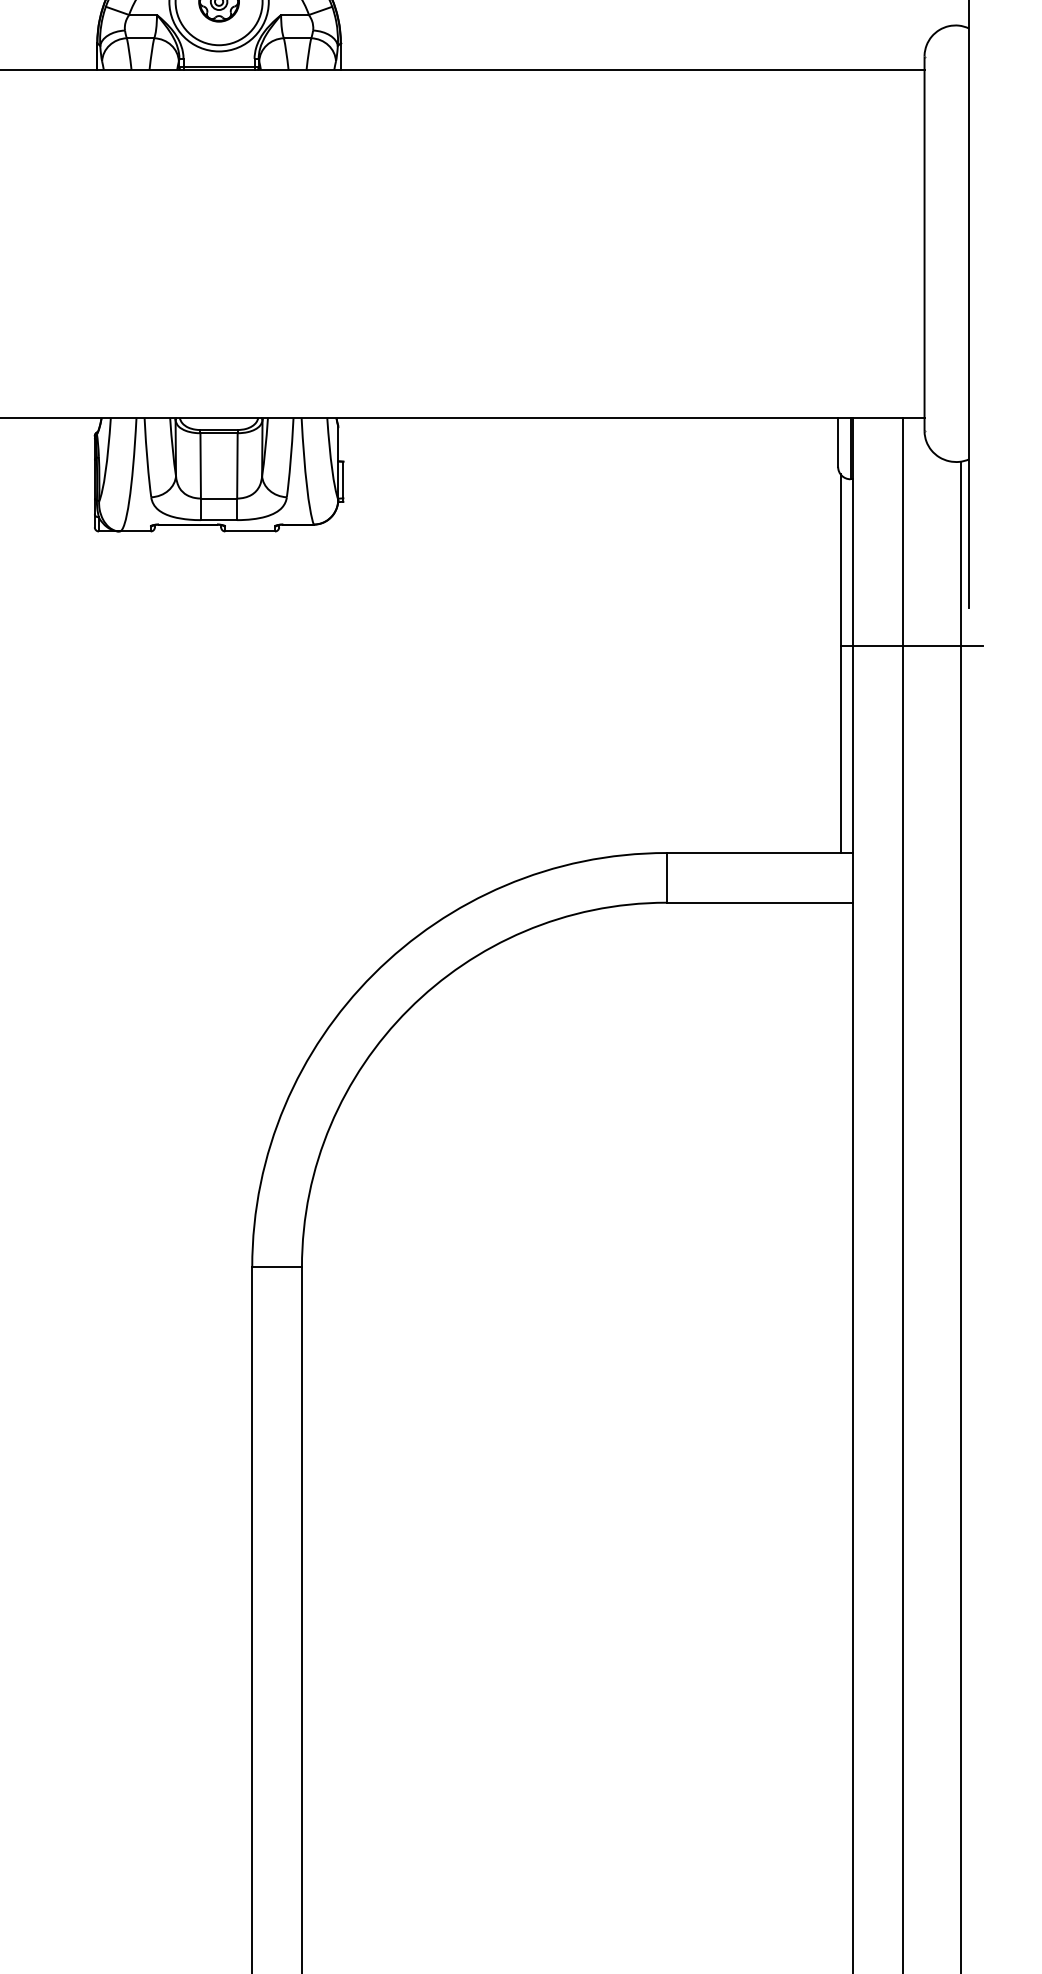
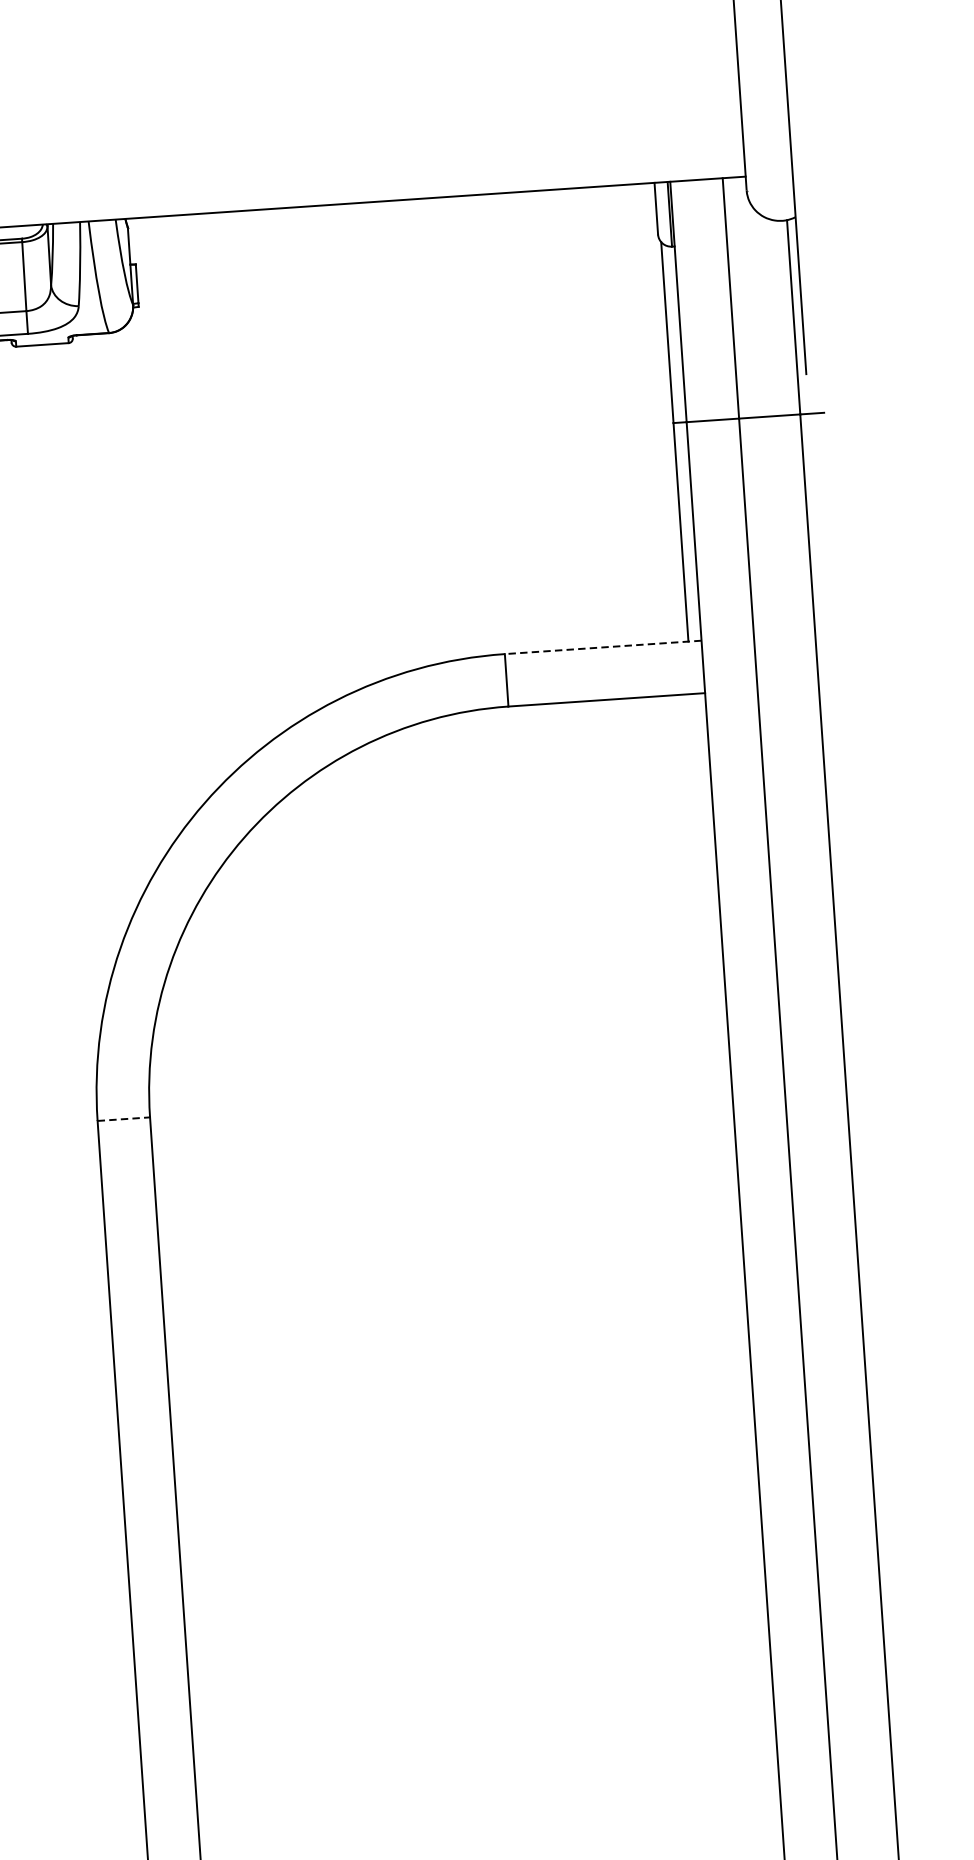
line: (759, 853) -> (602, 647), solid -> dashed
line: (277, 1267) -> (124, 1119), solid -> dashed

